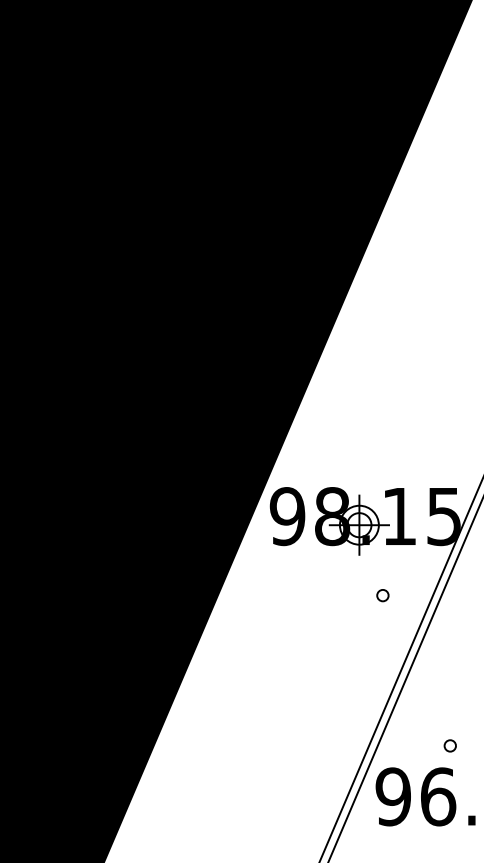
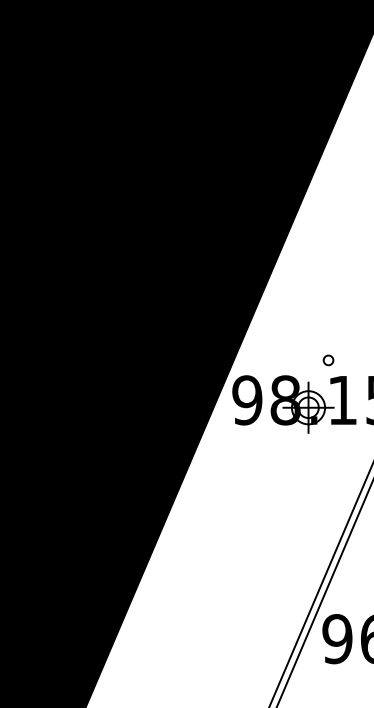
part: (382, 595) -> (328, 360), moved

